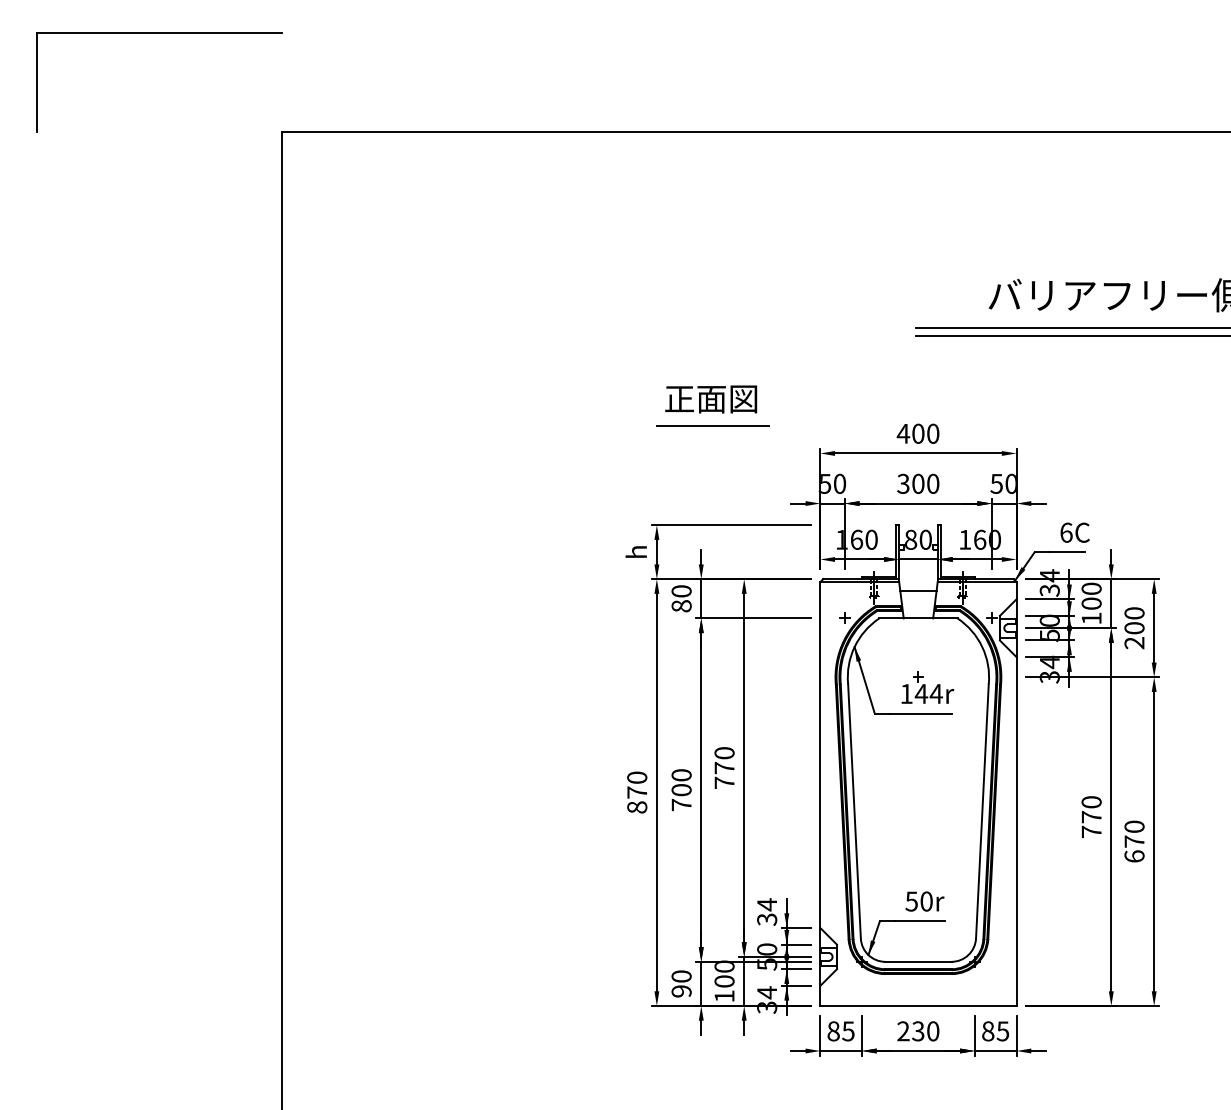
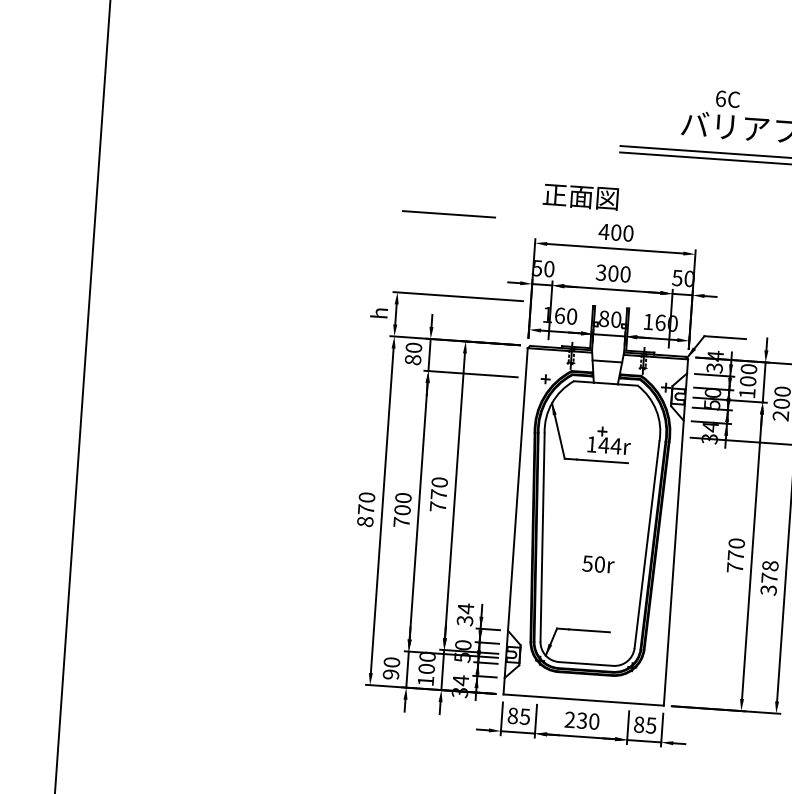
text: (711, 399) -> (581, 197), moved
text: (1074, 532) -> (727, 99), moved
text: (1134, 841) -> (769, 578), 670 -> 378
text: (924, 901) -> (598, 564), moved

